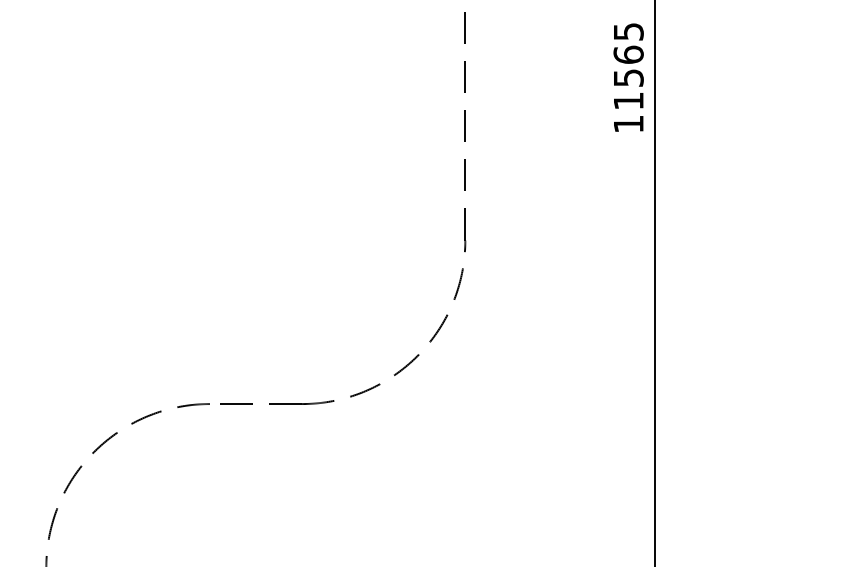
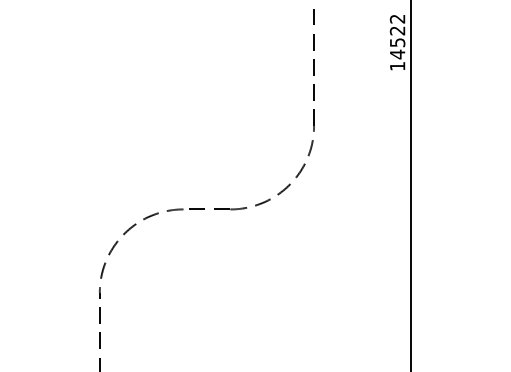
text: (628, 65) -> (397, 36), 11565 -> 14522

